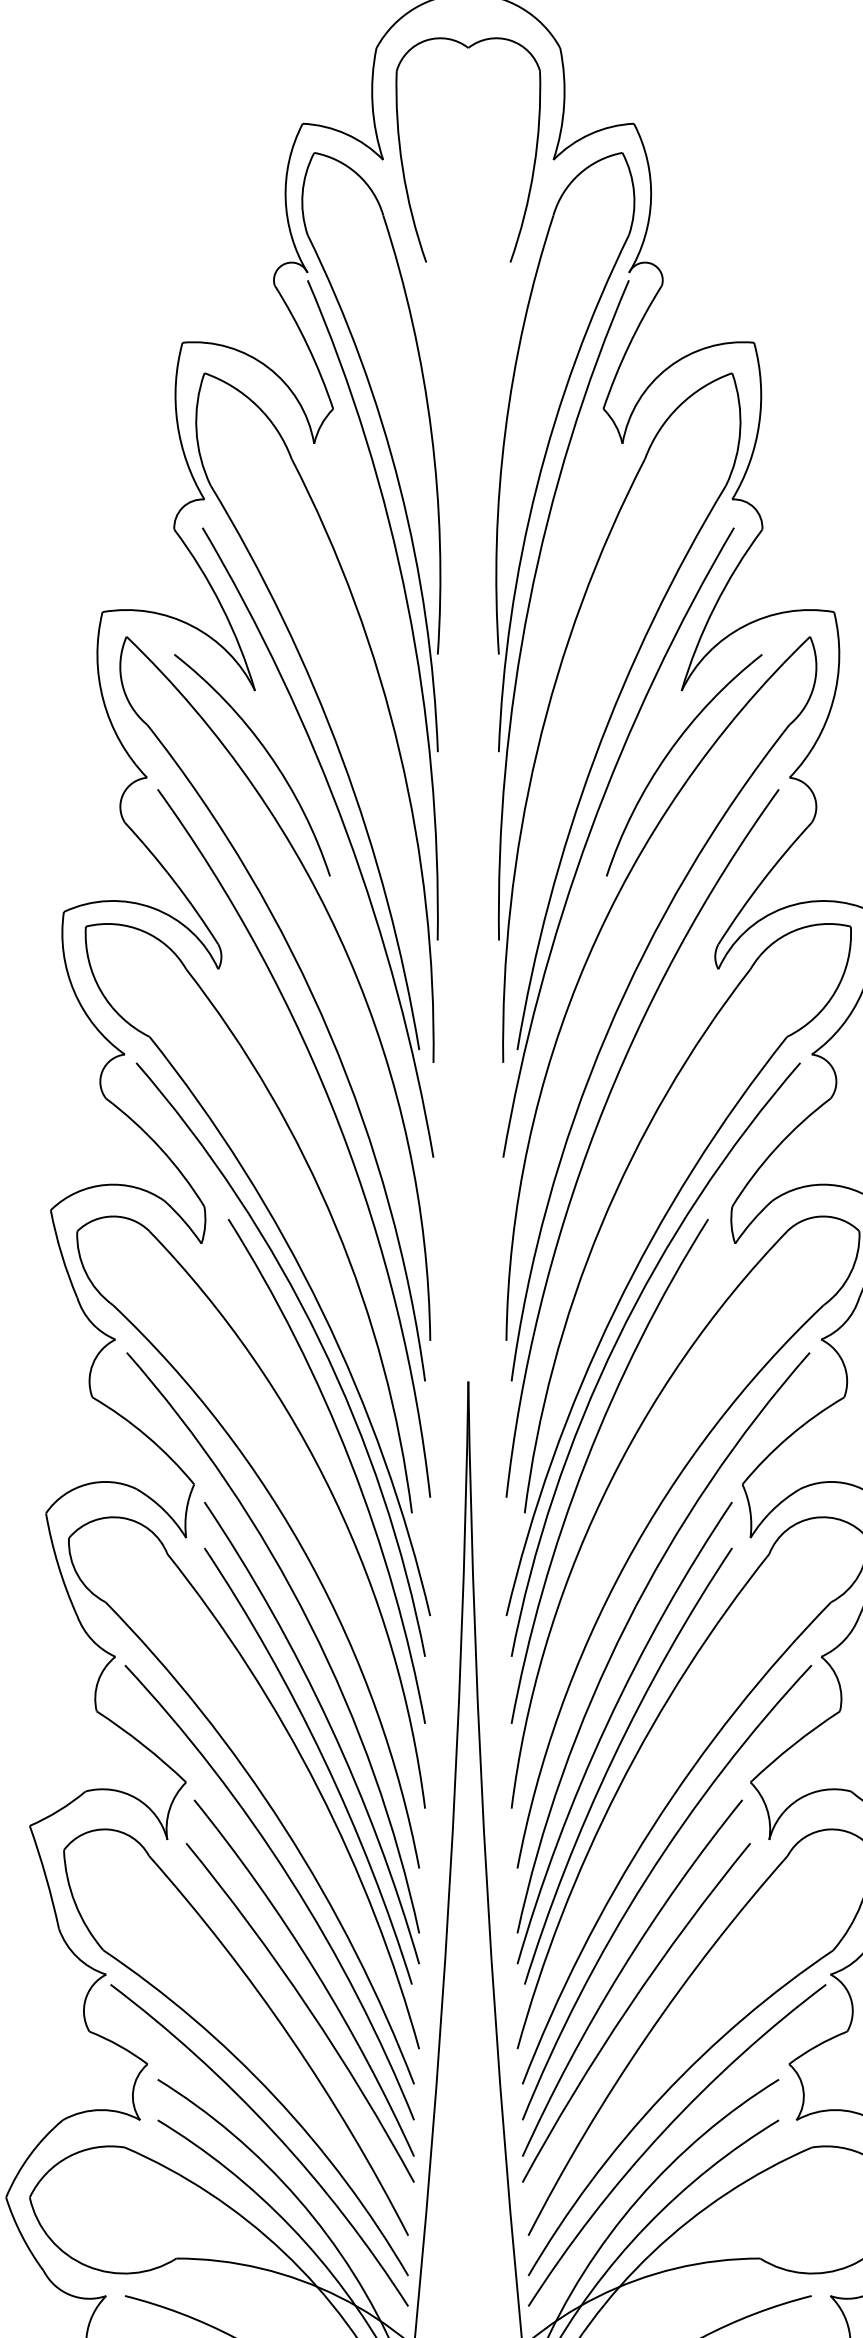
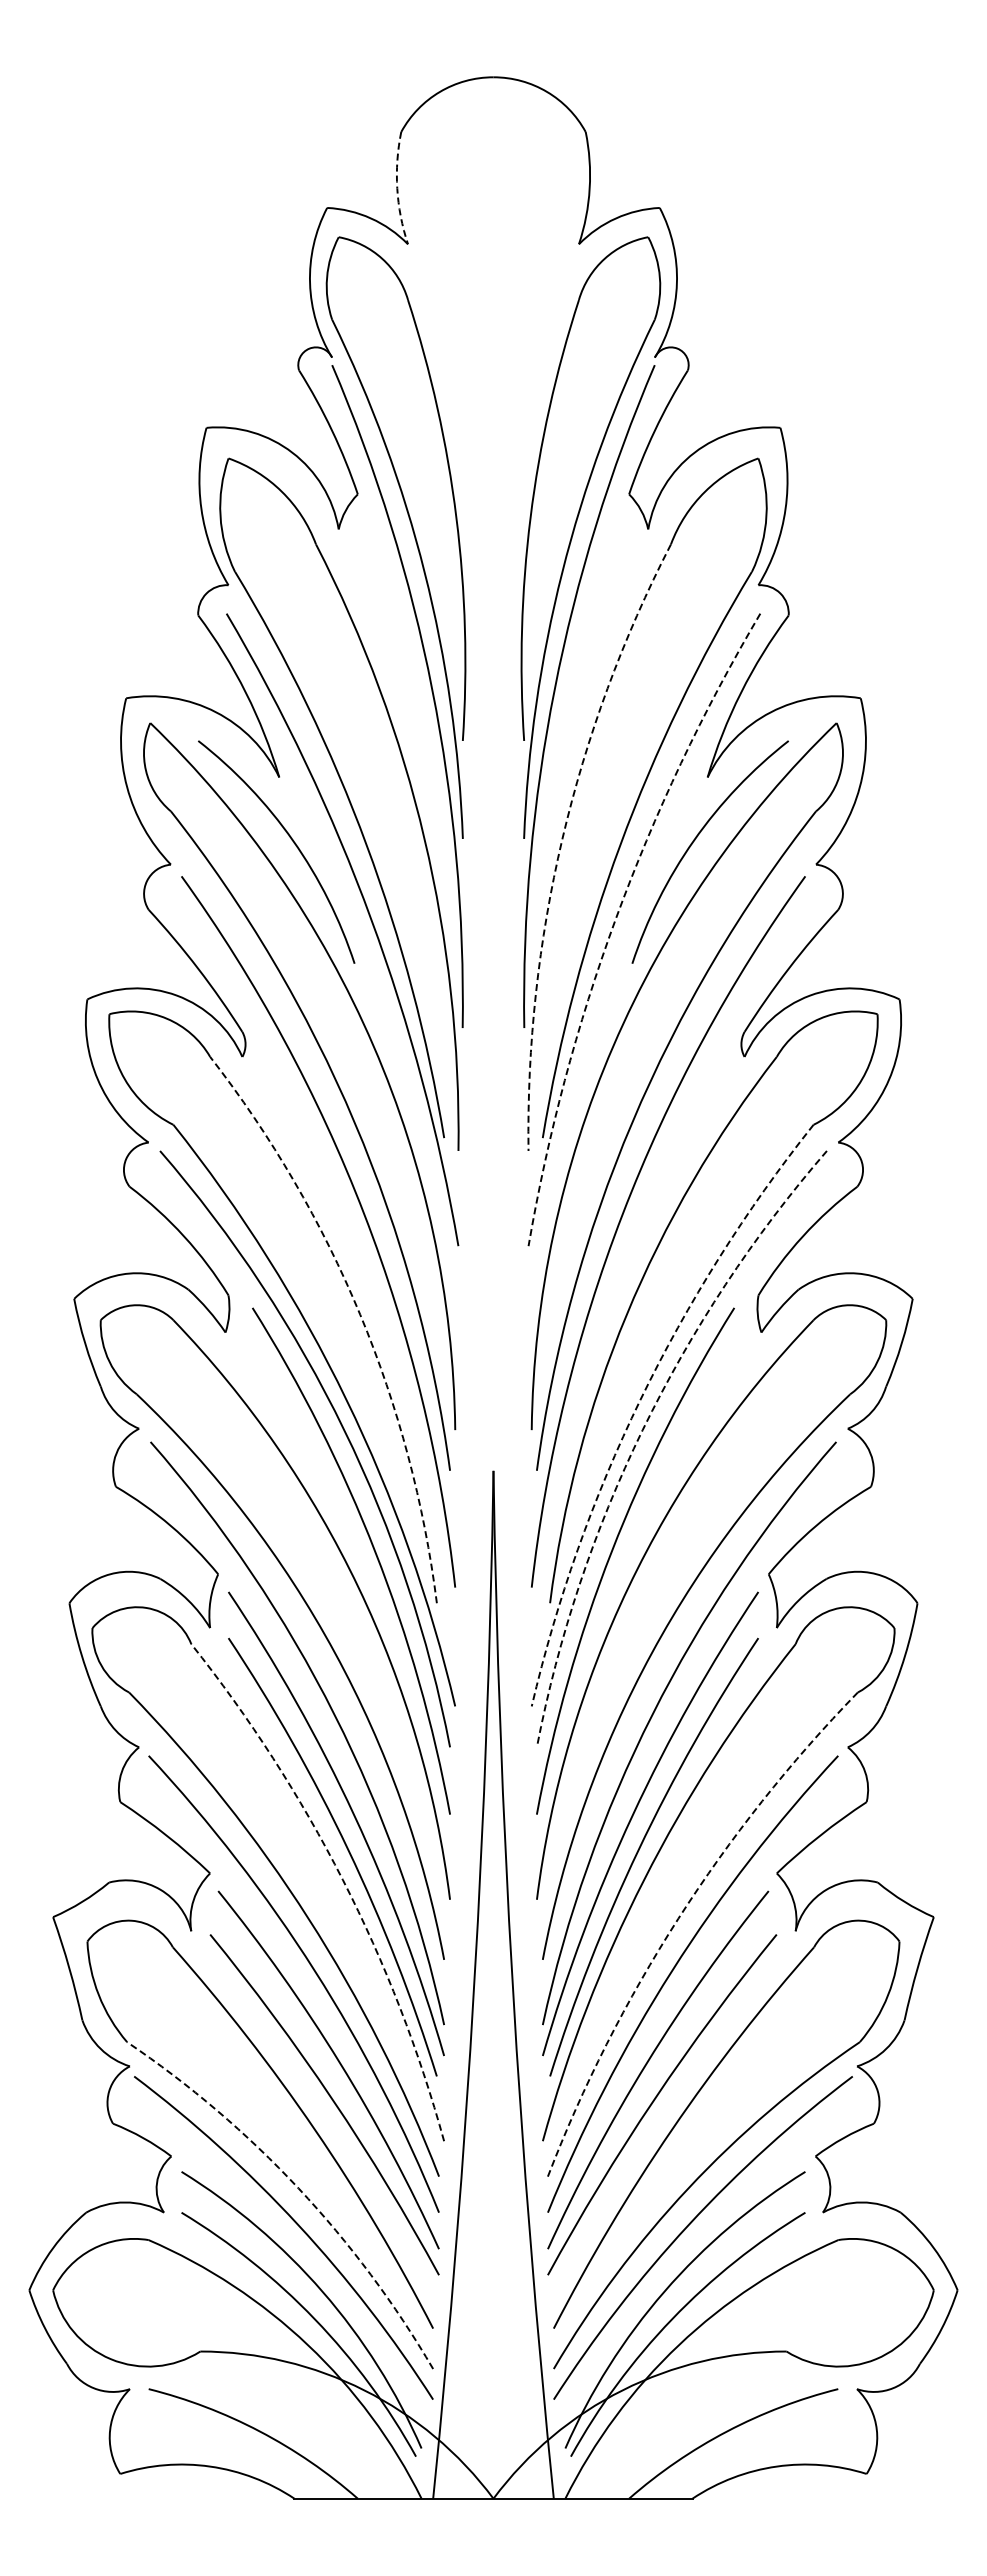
arc: (372, 104) -> (397, 188), solid -> dashed
part: (402, 159) -> (427, 243), removed
arc: (537, 751) -> (562, 838), solid -> dashed
arc: (589, 832) -> (615, 919), solid -> dashed
arc: (335, 1225) -> (360, 1314), solid -> dashed
arc: (614, 1311) -> (640, 1400), solid -> dashed
arc: (616, 1341) -> (642, 1430), solid -> dashed
arc: (317, 1788) -> (342, 1879), solid -> dashed
arc: (652, 1827) -> (678, 1918), solid -> dashed
arc: (274, 2096) -> (298, 2188), solid -> dashed

